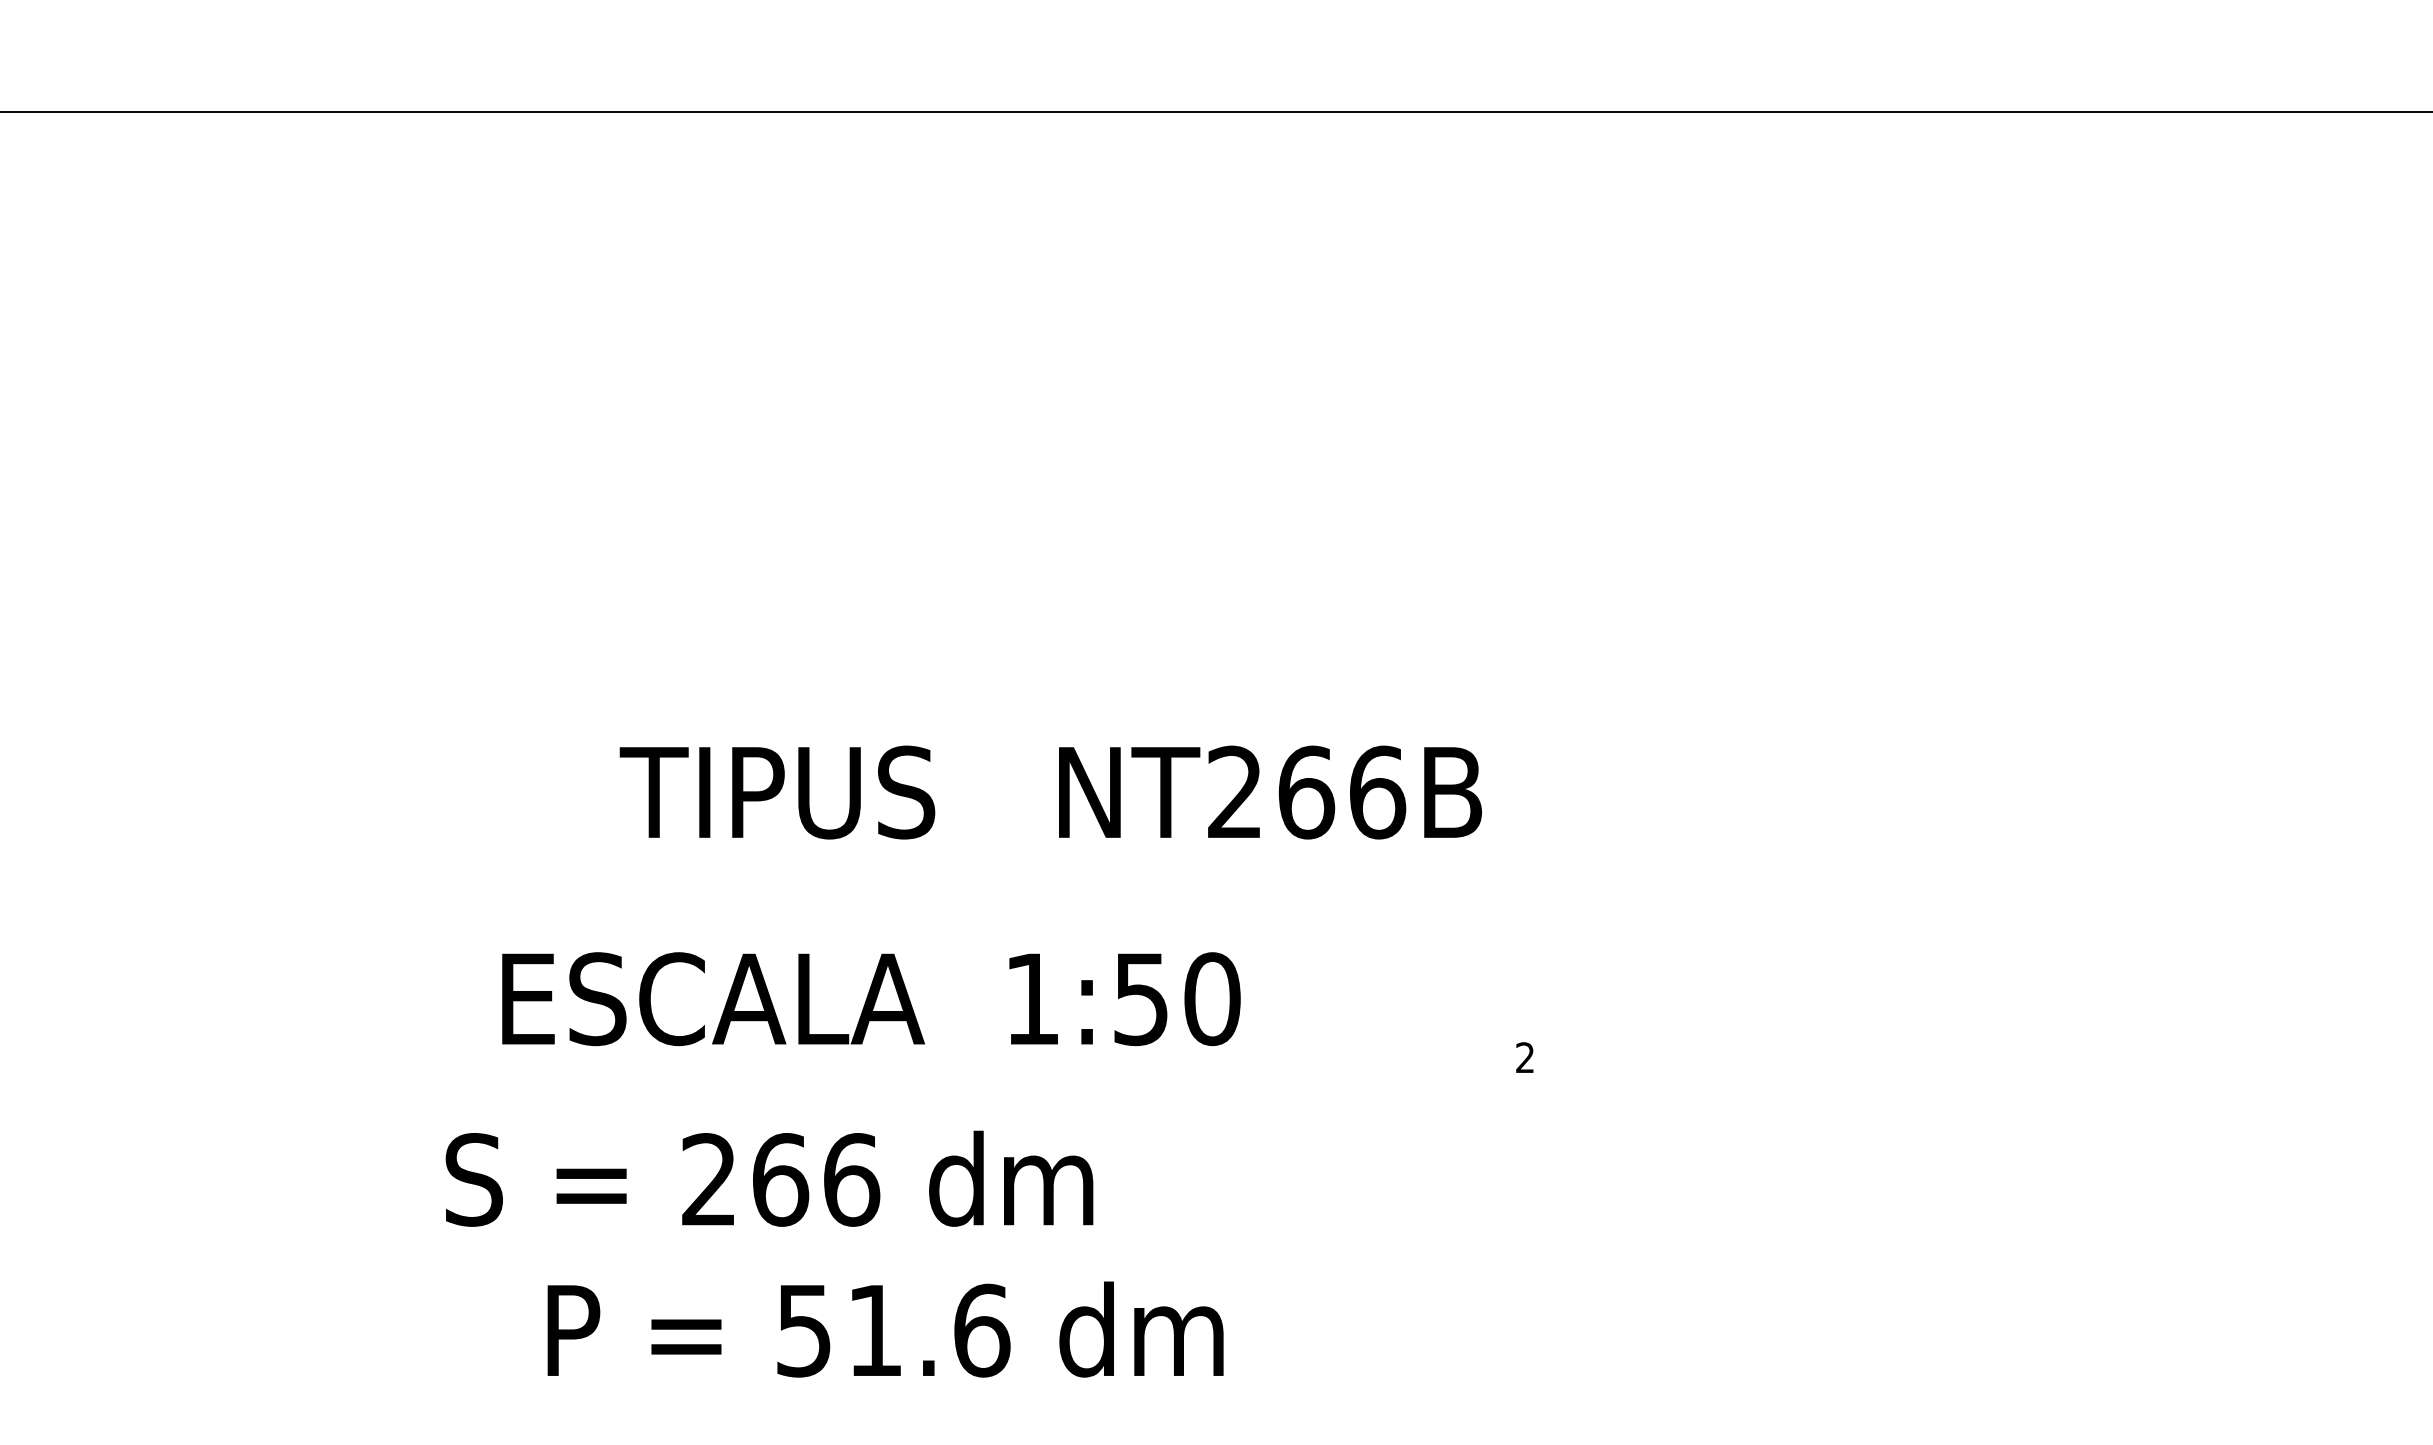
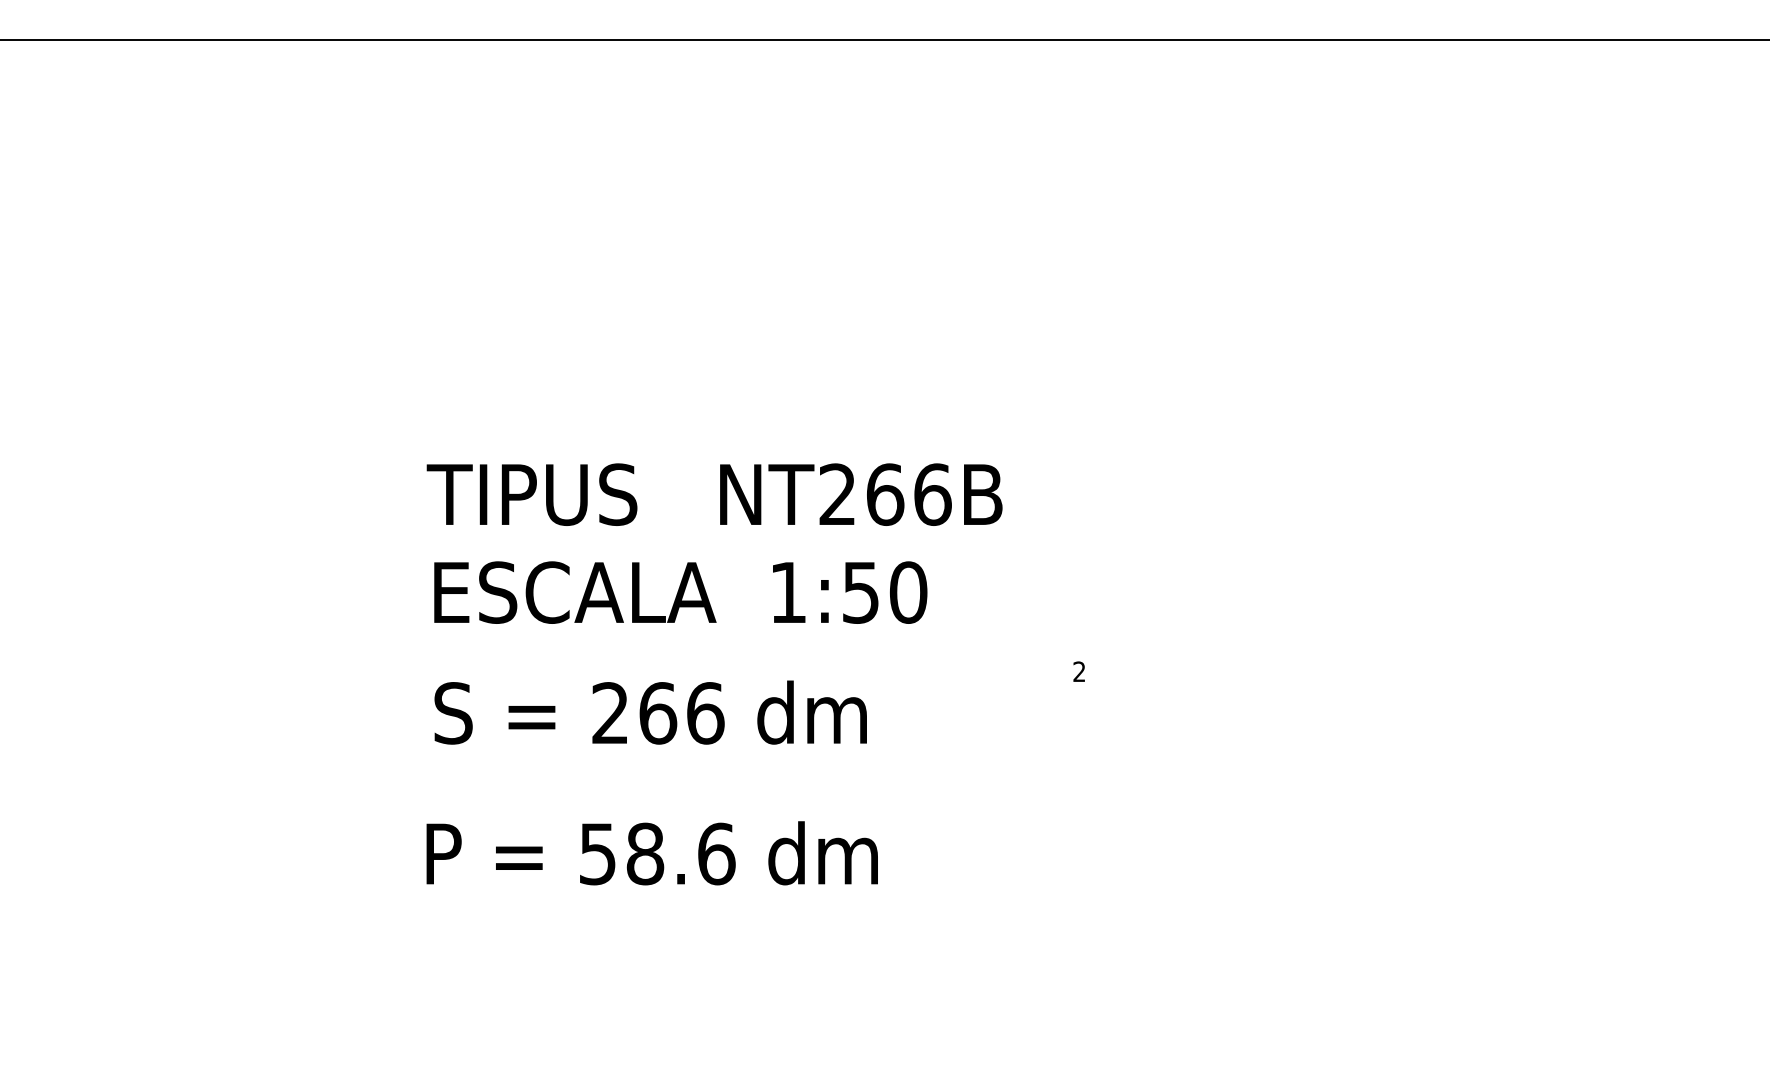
text: (1050, 792) -> (714, 494), moved
text: (870, 998) -> (680, 592), moved
text: (769, 1178) -> (650, 712), moved
text: (875, 1329) -> (645, 853), 51.6 -> 58.6

